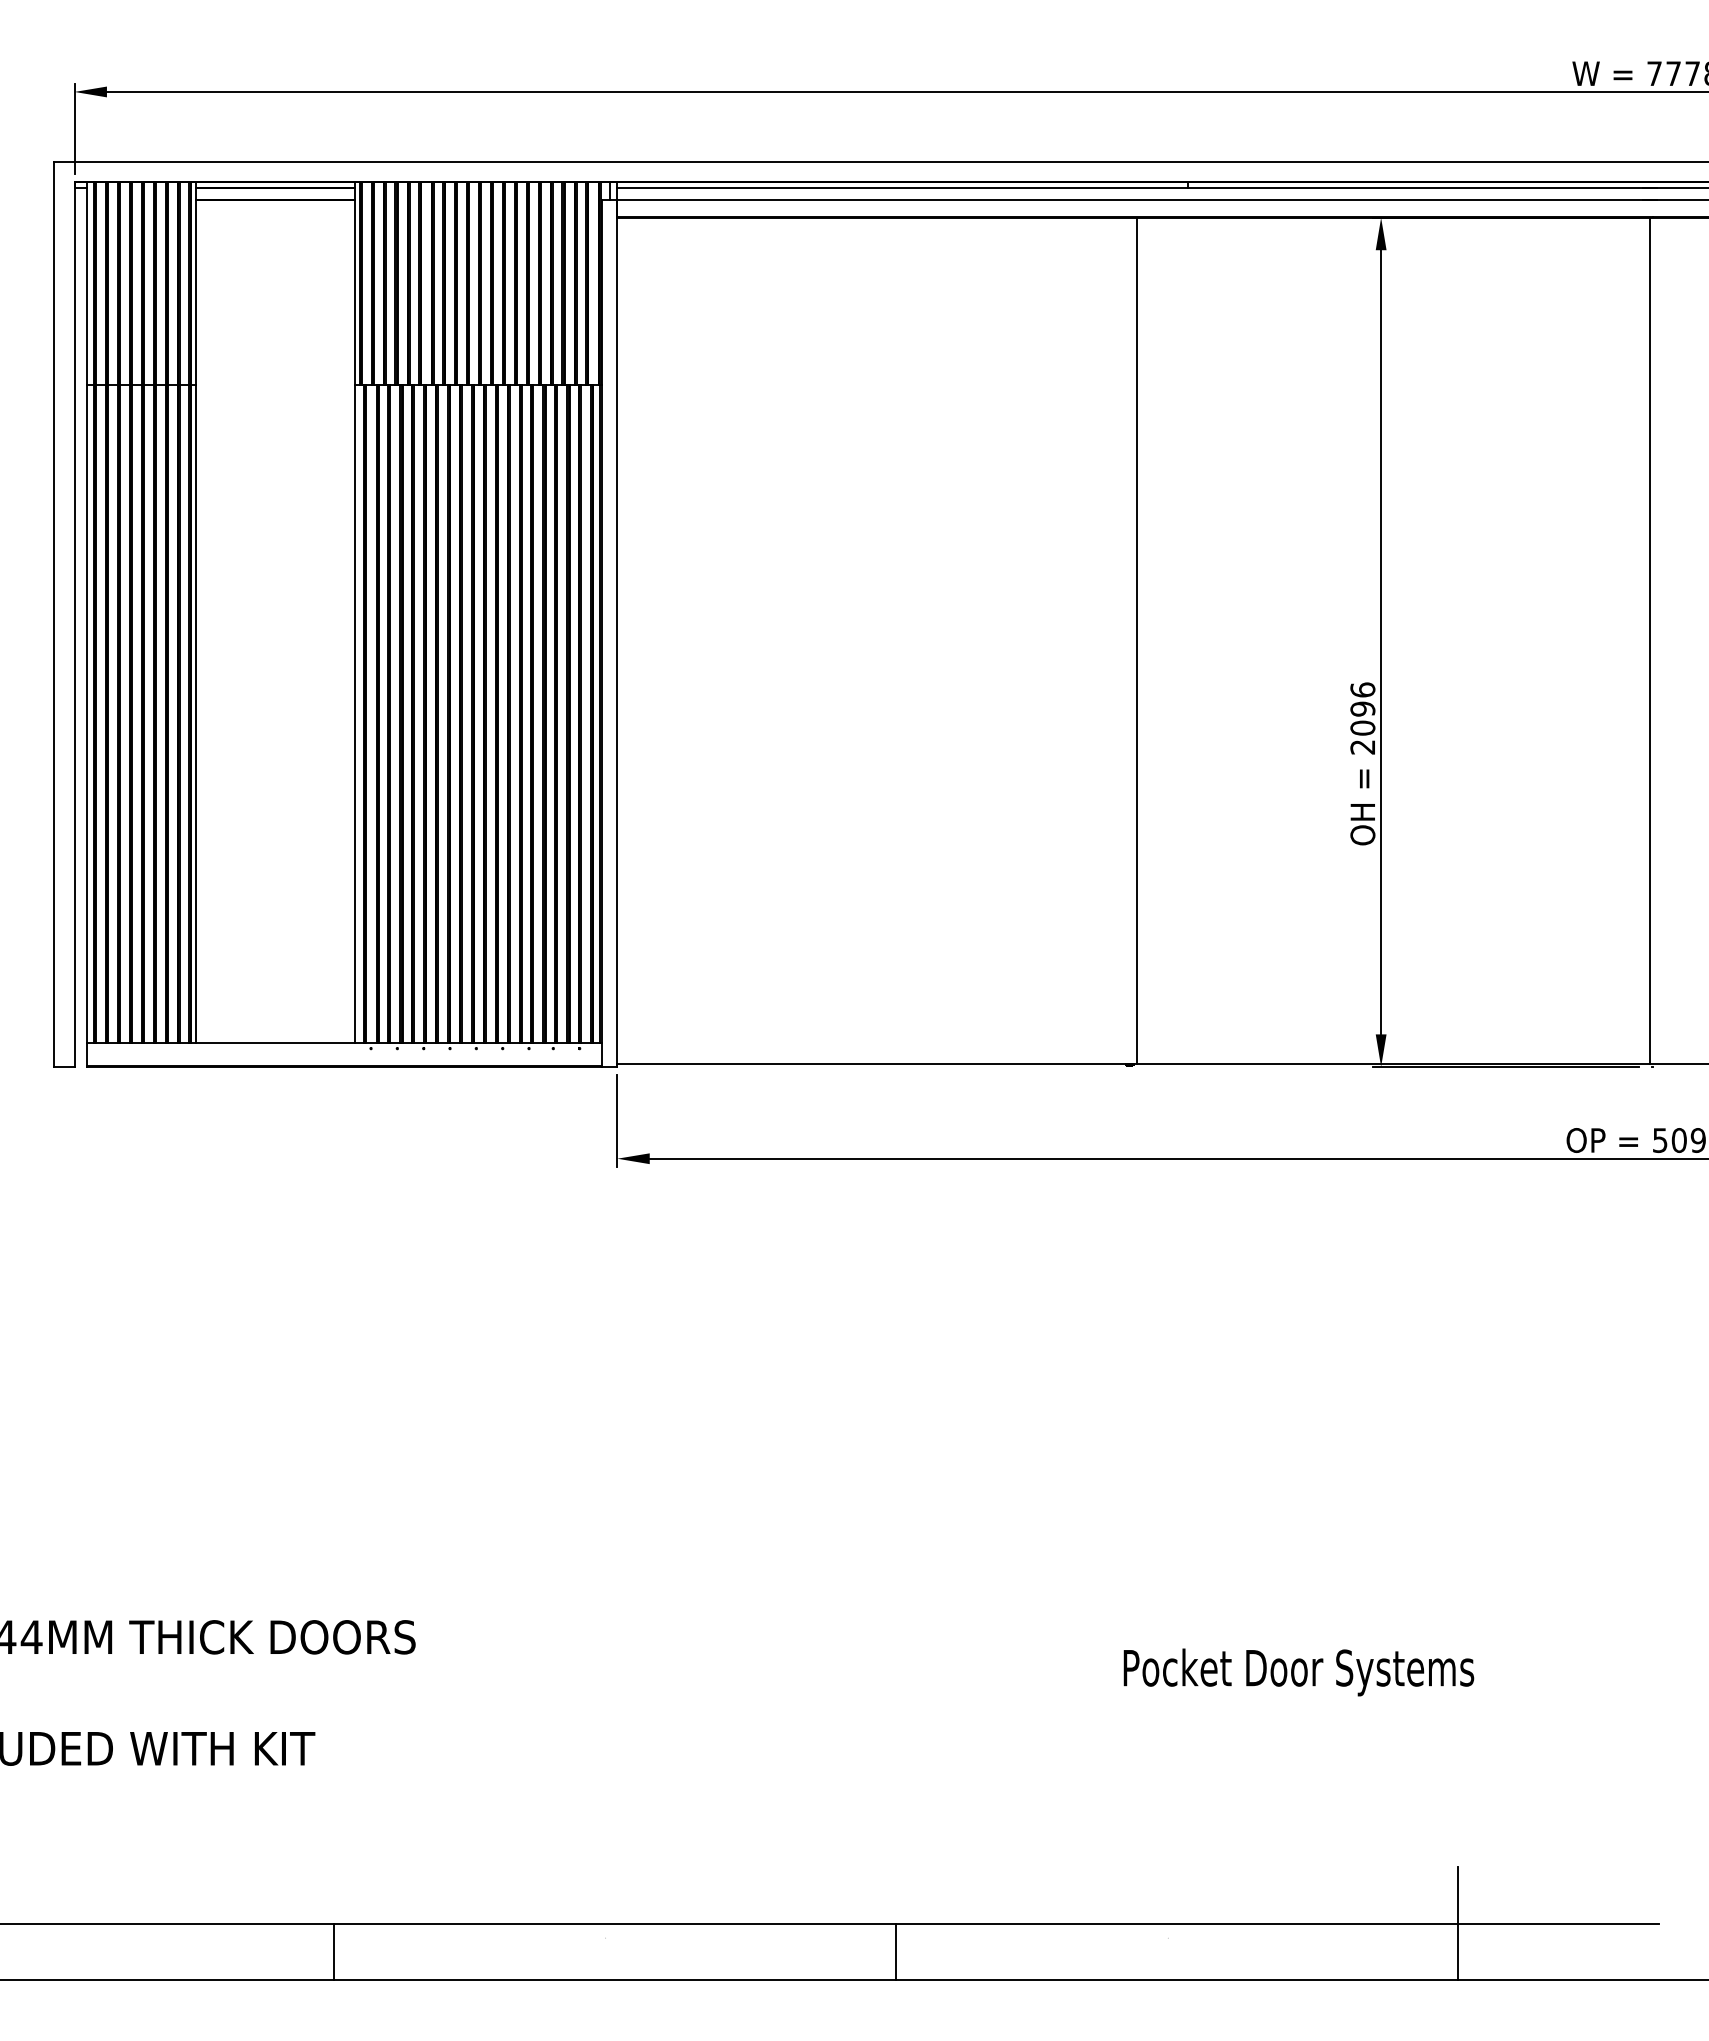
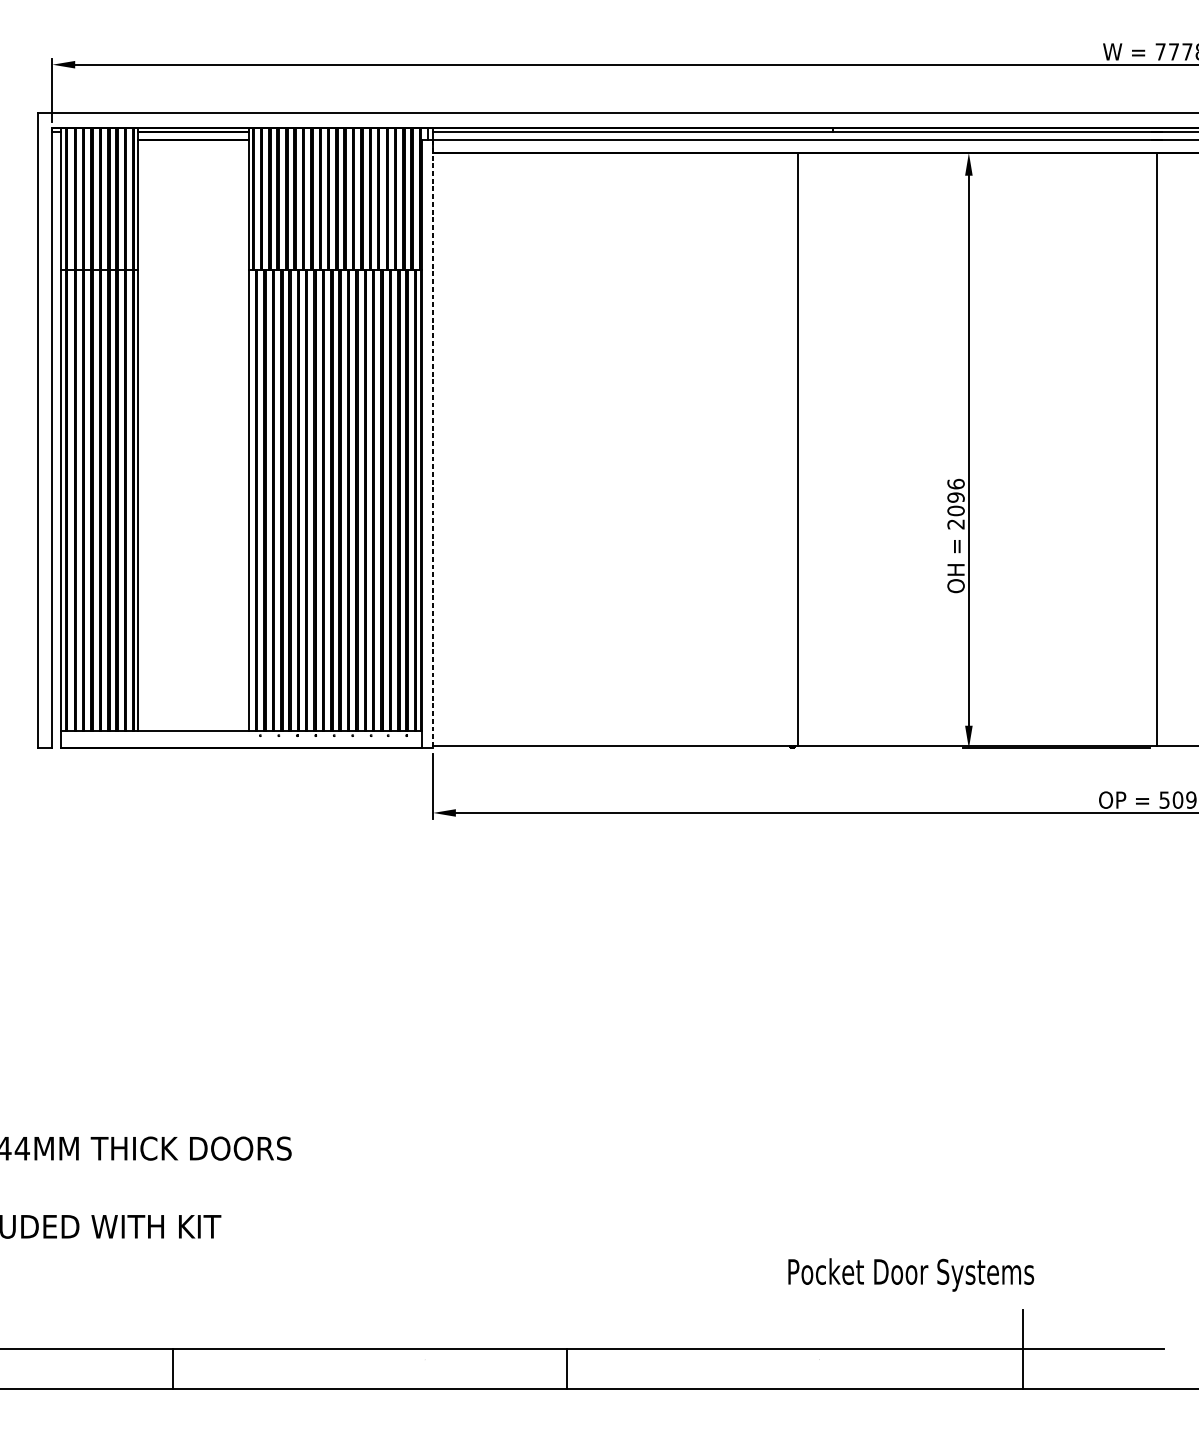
line: (617, 633) -> (433, 444), solid -> dashed
text: (1298, 1672) -> (910, 1275), moved
line: (333, 1951) -> (173, 1369), moved
line: (895, 1951) -> (566, 1369), moved

